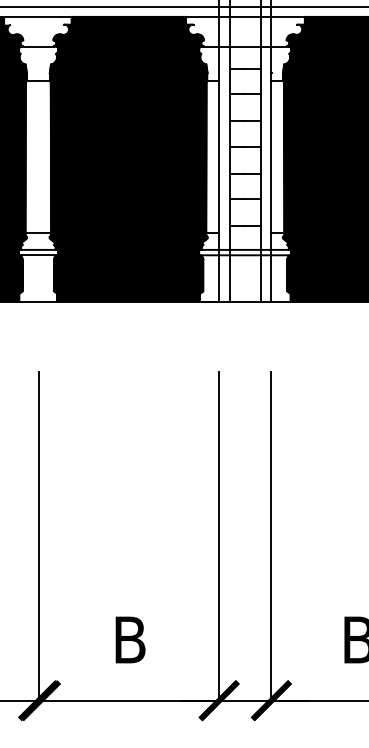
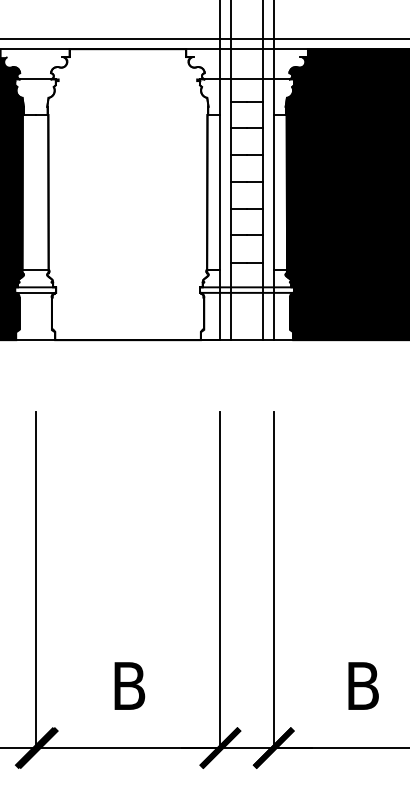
fill: (128, 159) -> (127, 194), removed

